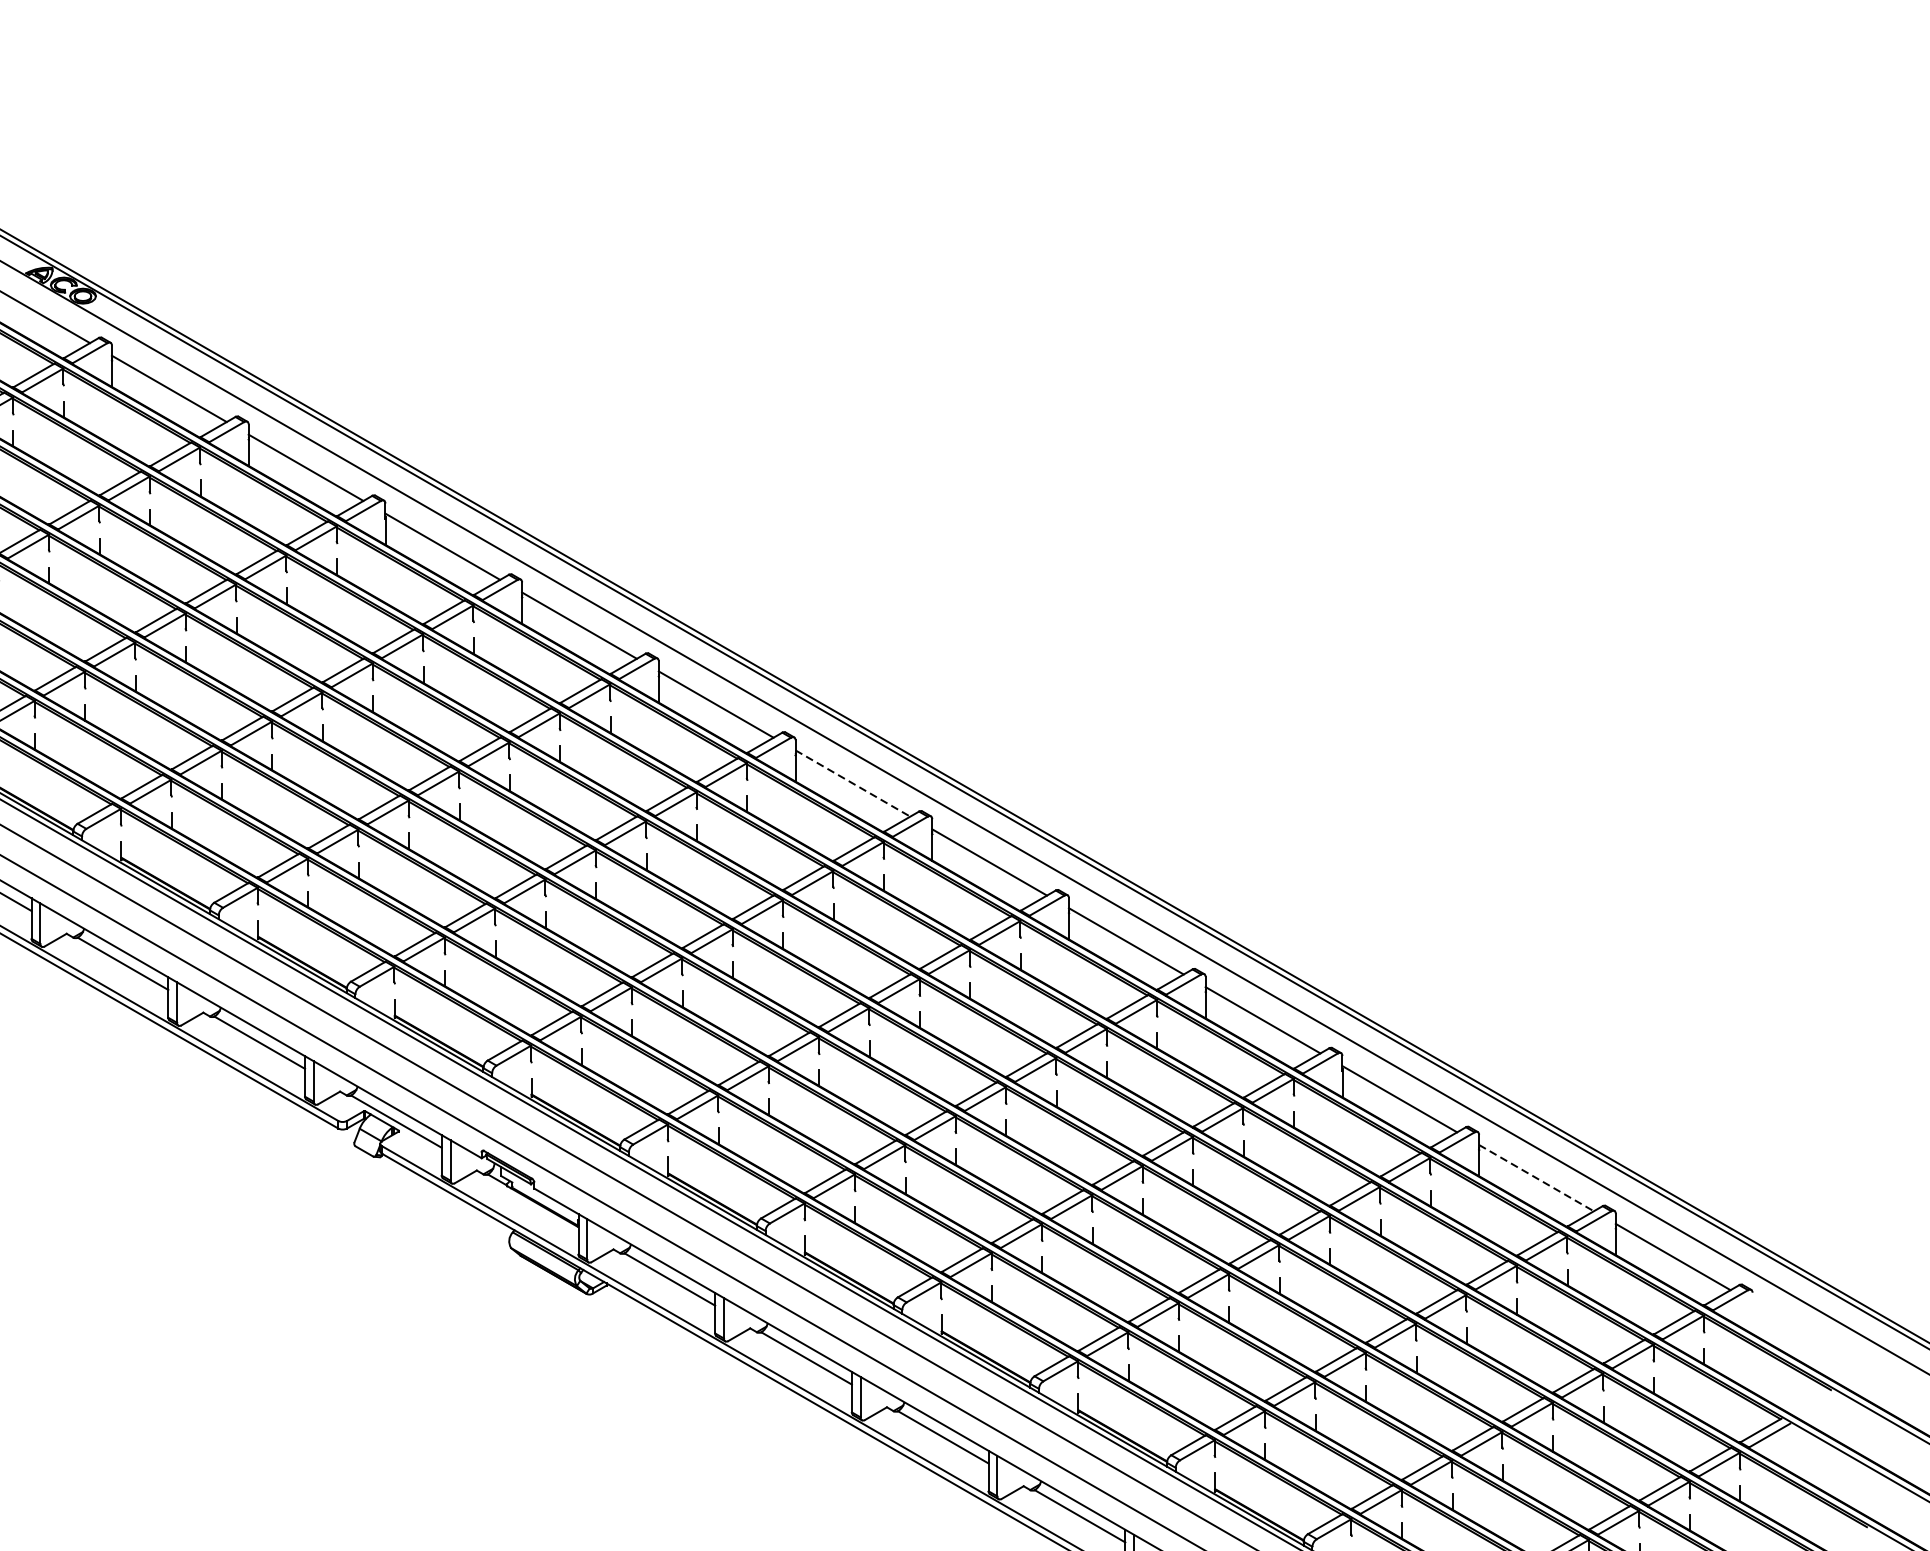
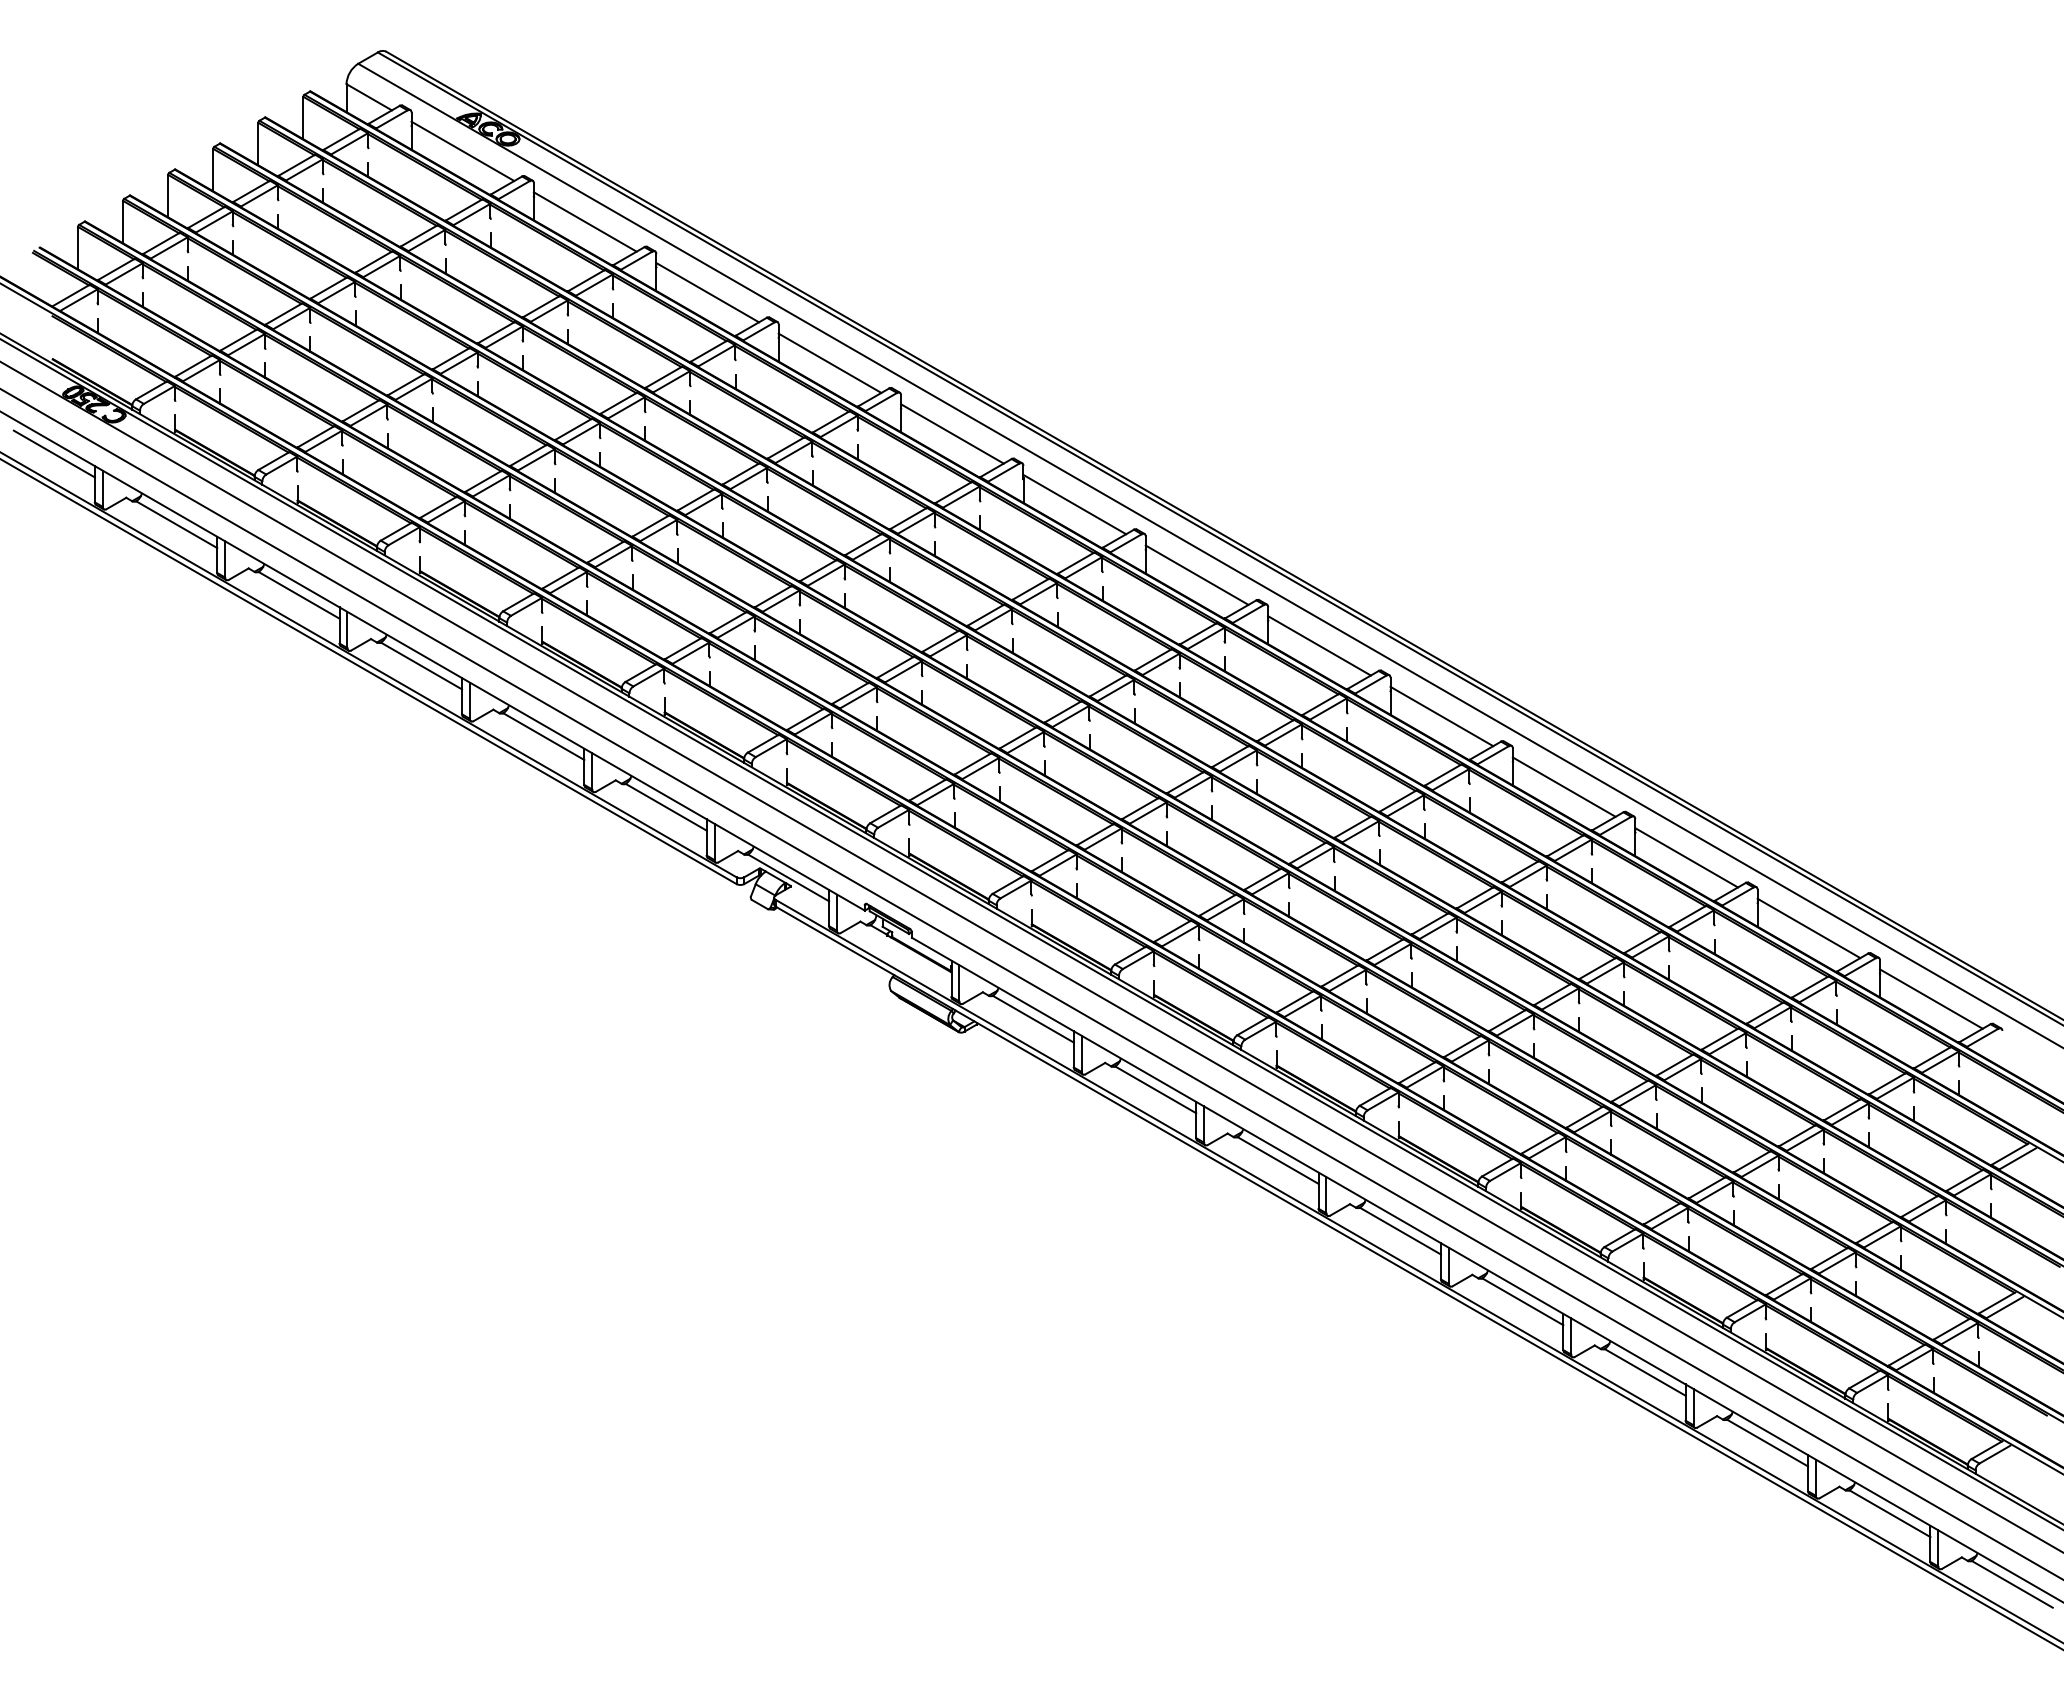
line: (853, 783) -> (1197, 575), dashed -> solid
line: (1537, 1178) -> (1809, 928), dashed -> solid

